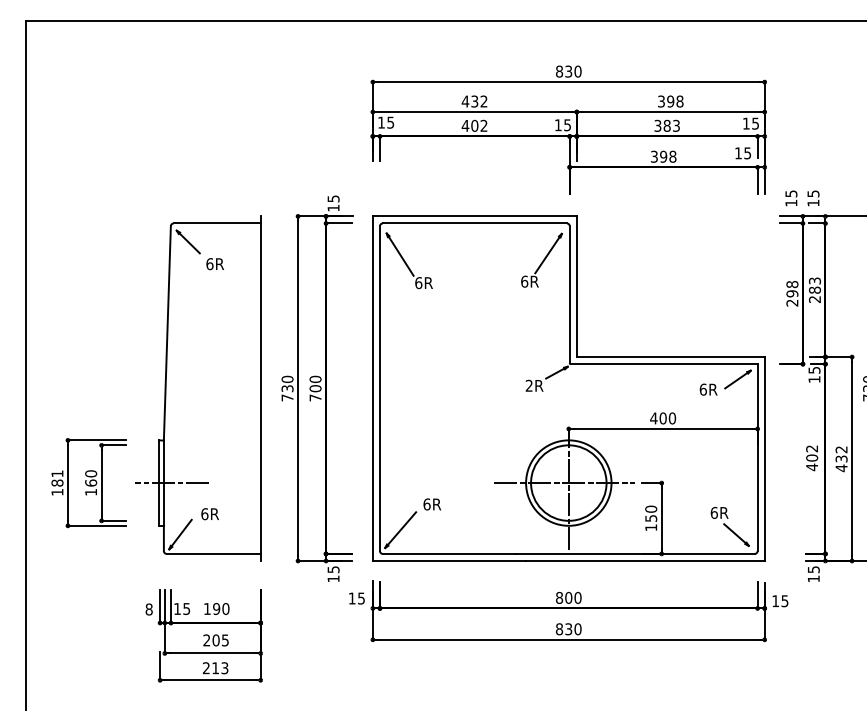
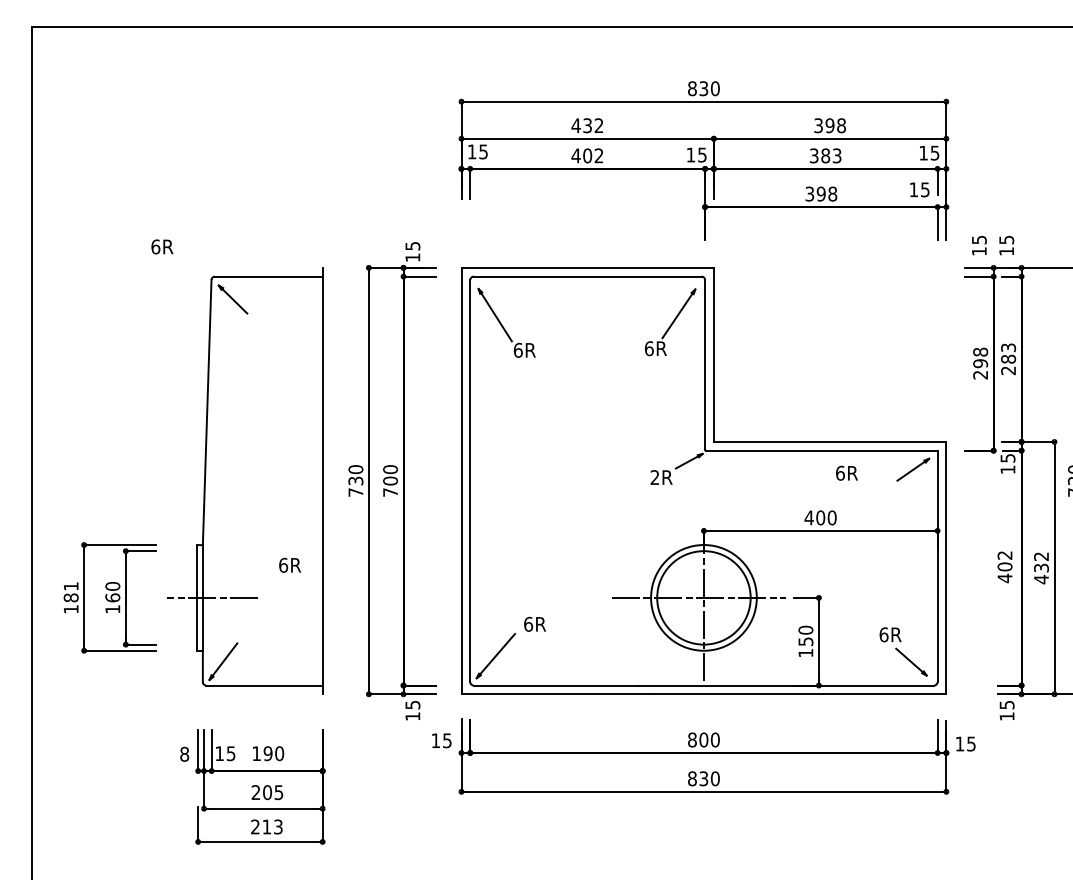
text: (215, 263) -> (162, 246), moved
text: (708, 389) -> (846, 472), moved
text: (210, 513) -> (290, 564), moved

